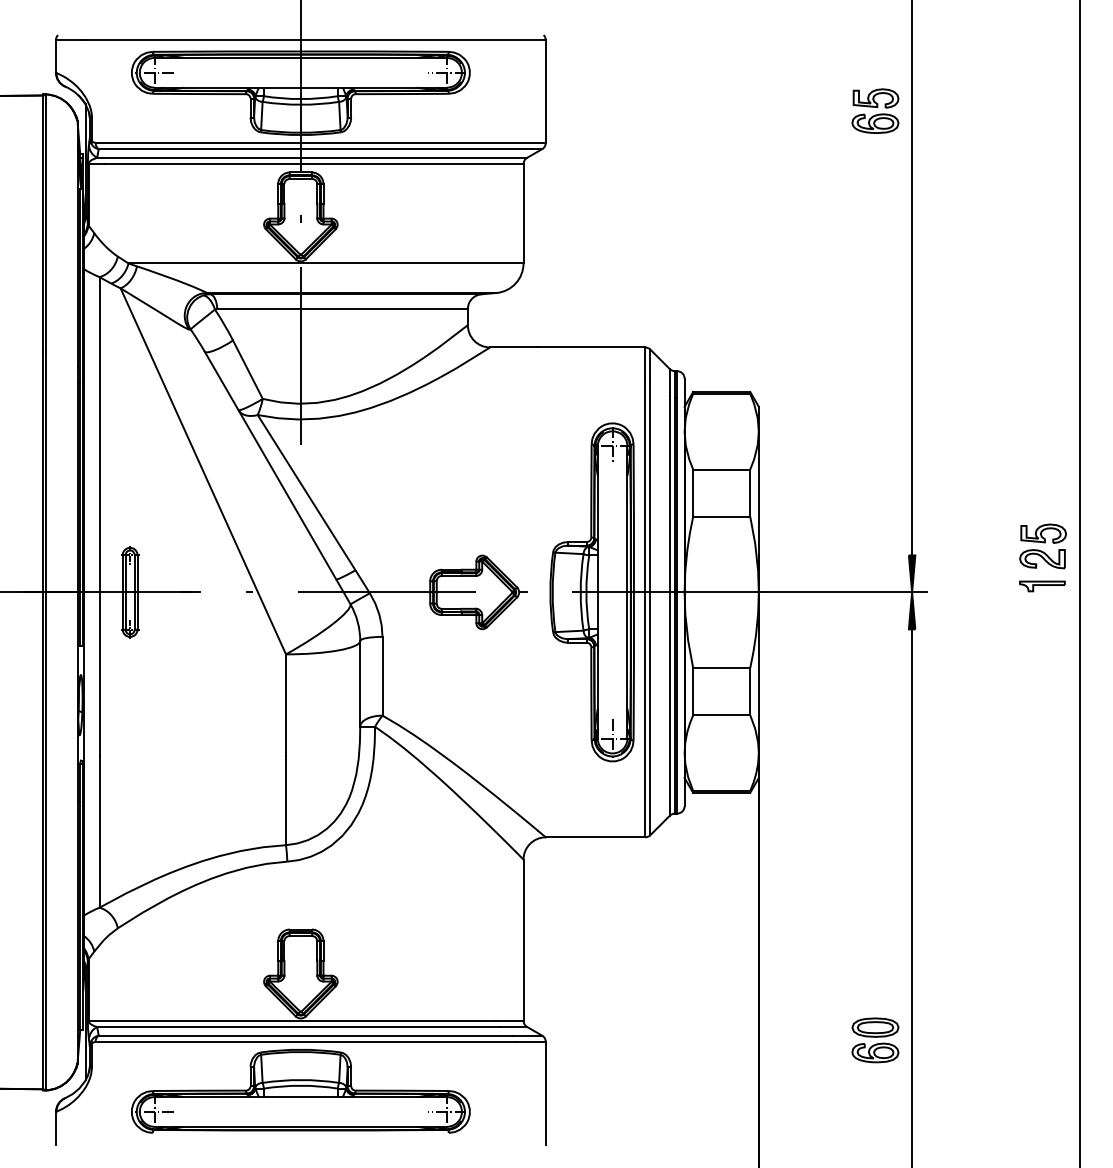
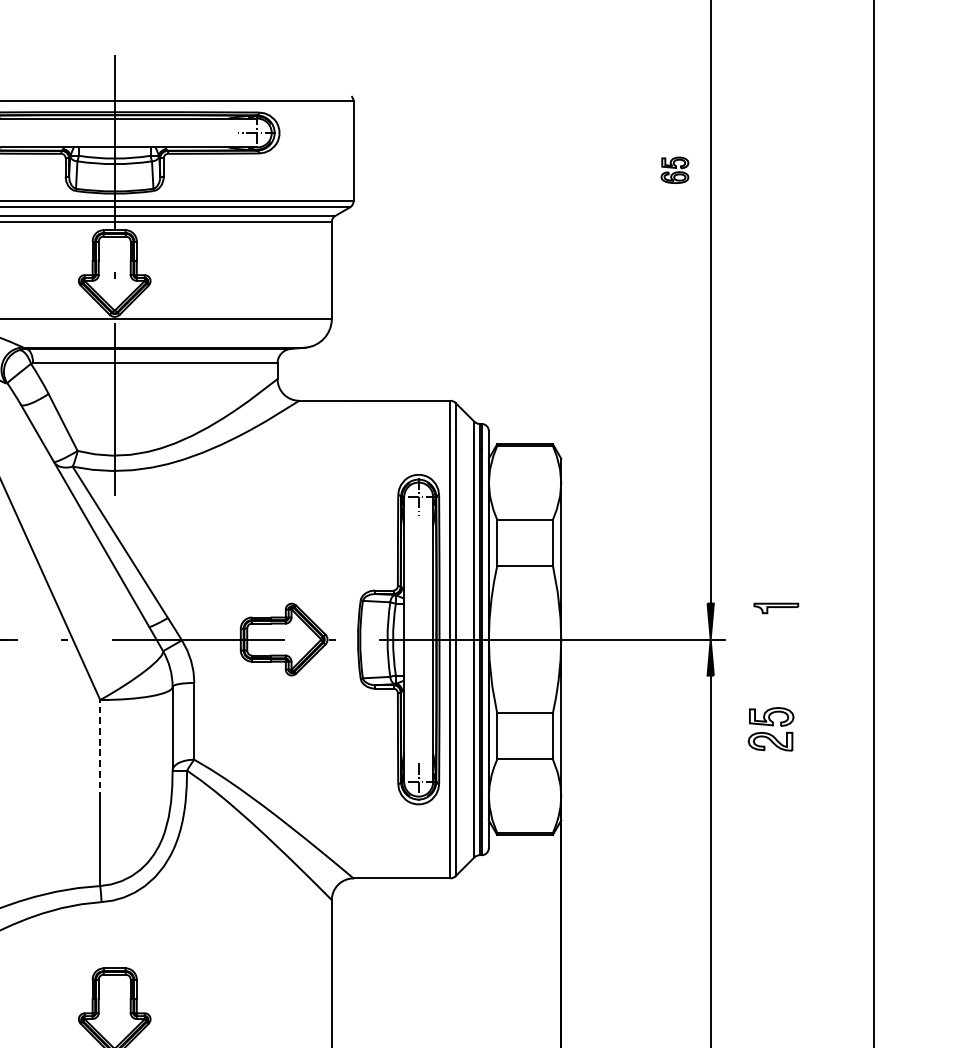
part: (875, 110) -> (675, 169), size x0.6
part: (1042, 546) -> (770, 729), moved
part: (1042, 586) -> (776, 608), moved
line: (286, 705) -> (100, 749), solid -> dashed

